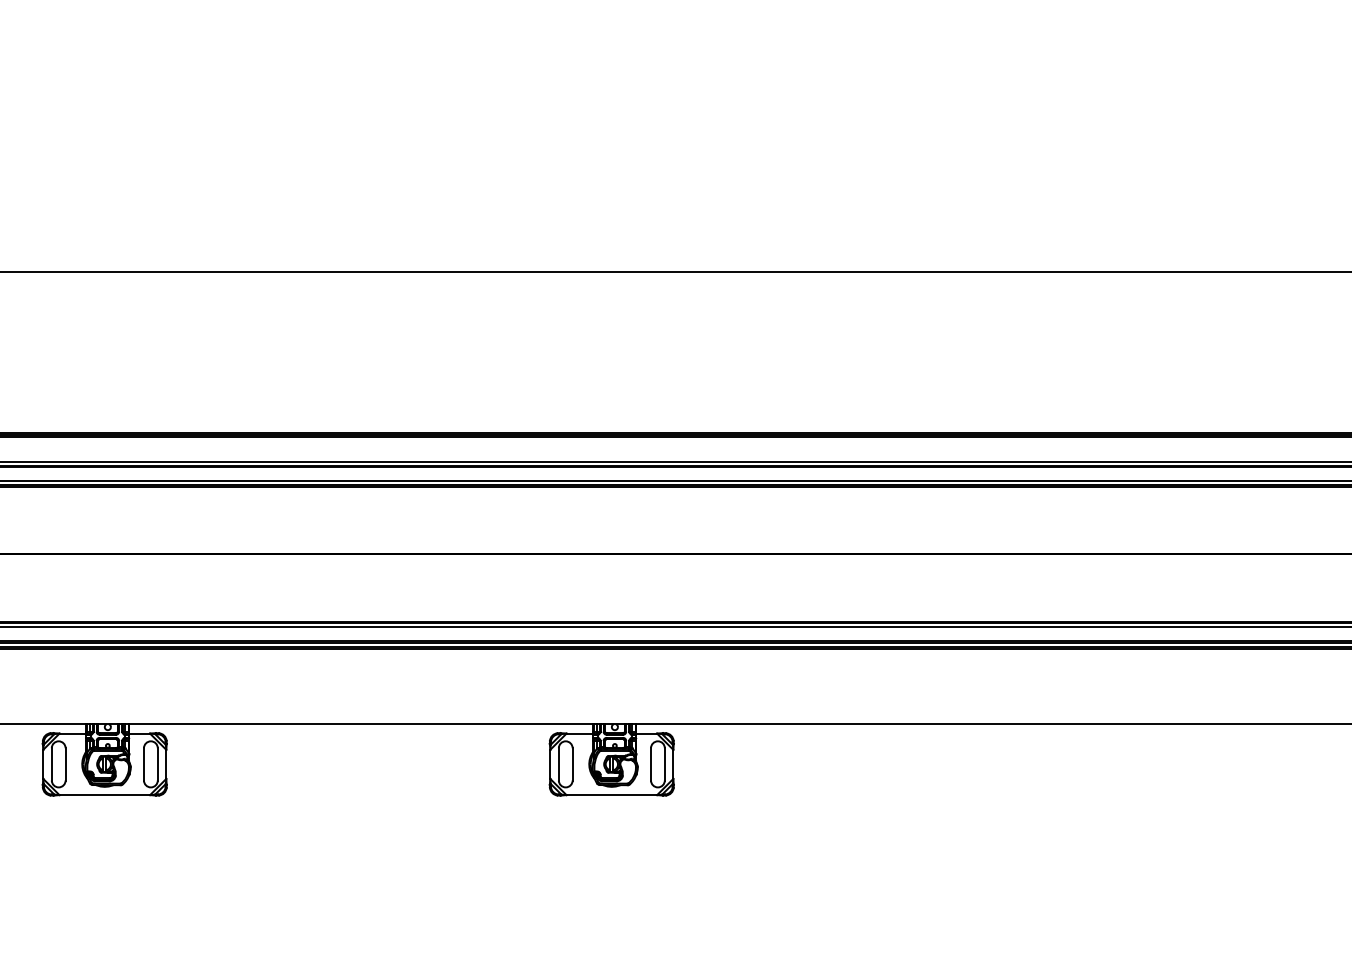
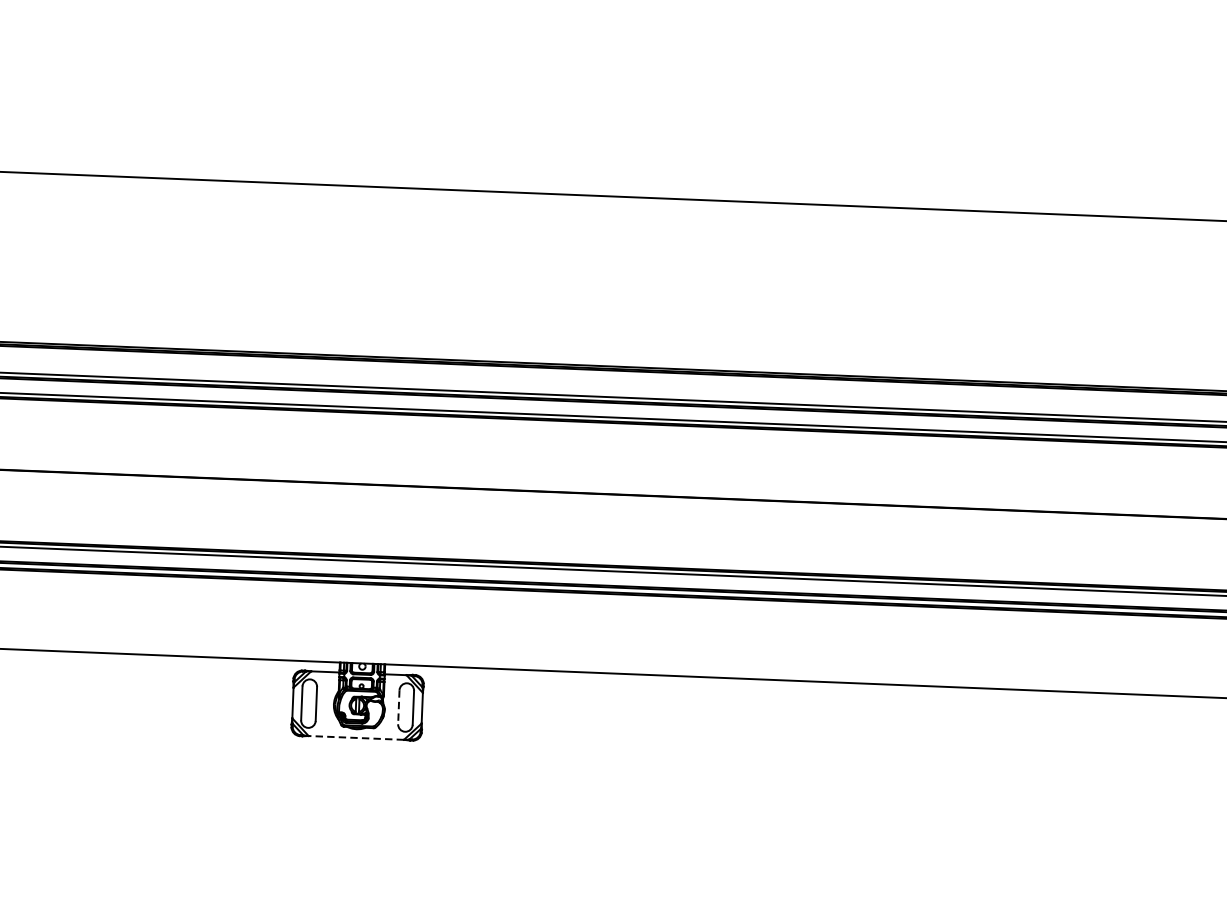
line: (651, 764) -> (399, 707), solid -> dashed
line: (611, 795) -> (355, 738), solid -> dashed

